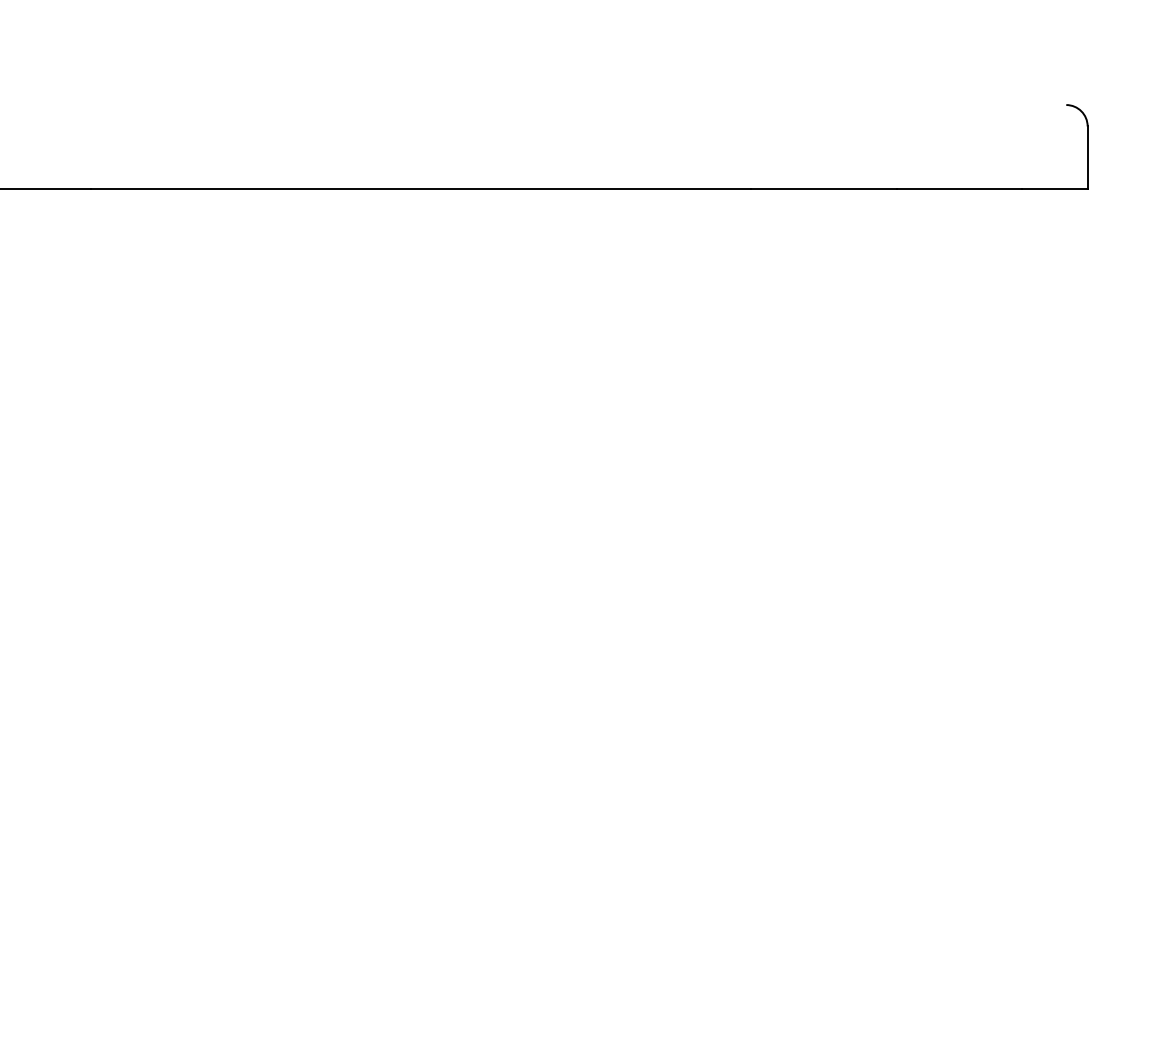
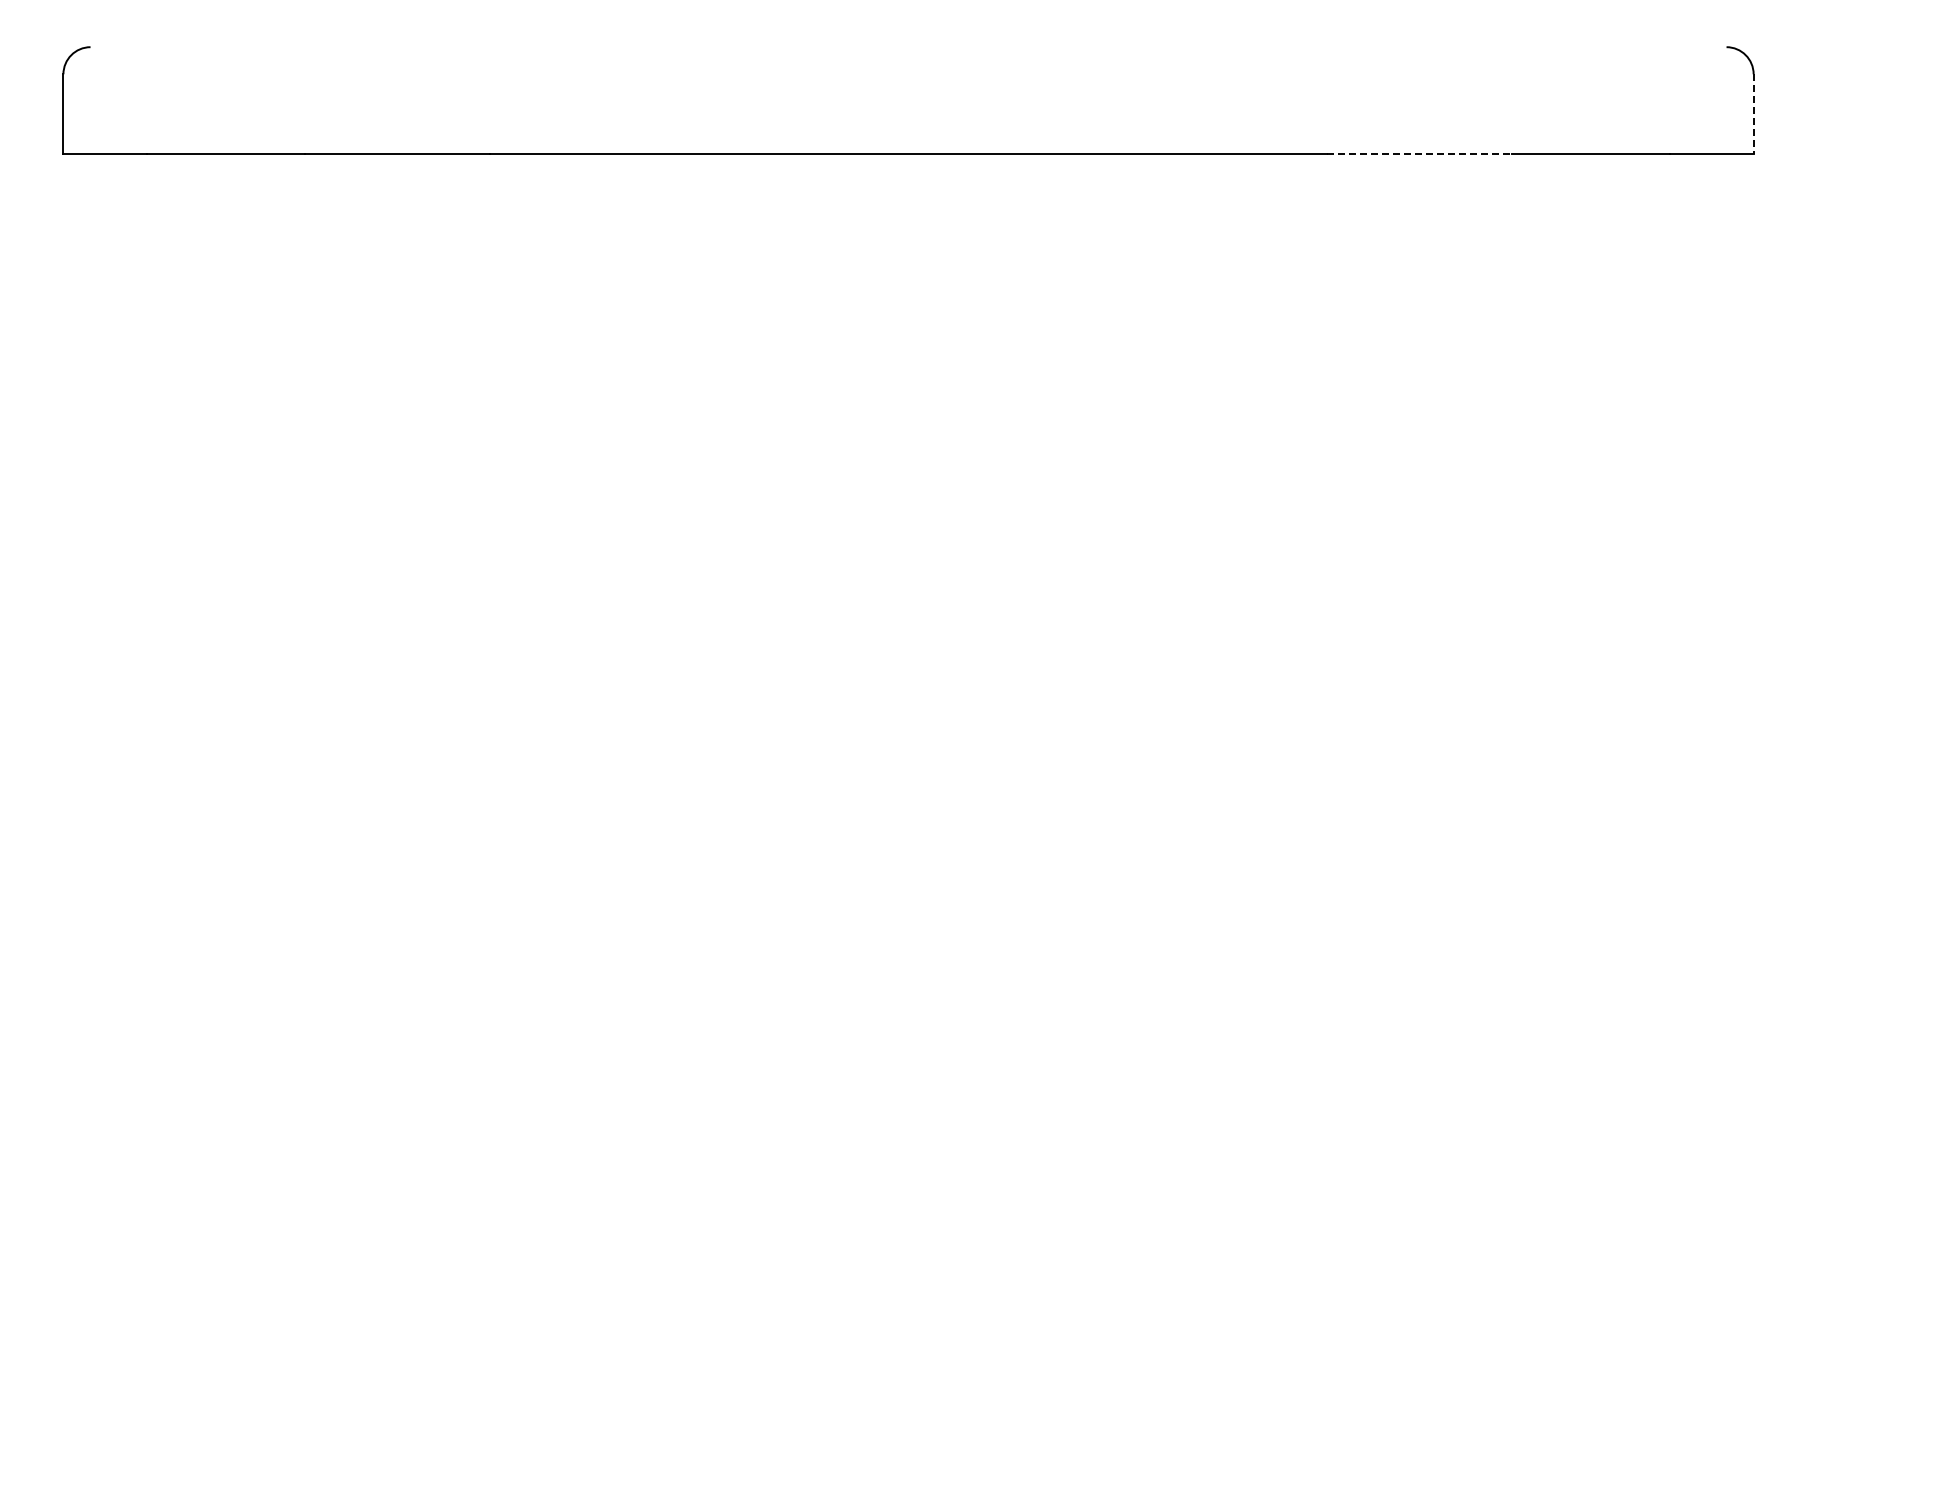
line: (1087, 158) -> (1753, 114), solid -> dashed
line: (823, 188) -> (1419, 153), solid -> dashed

